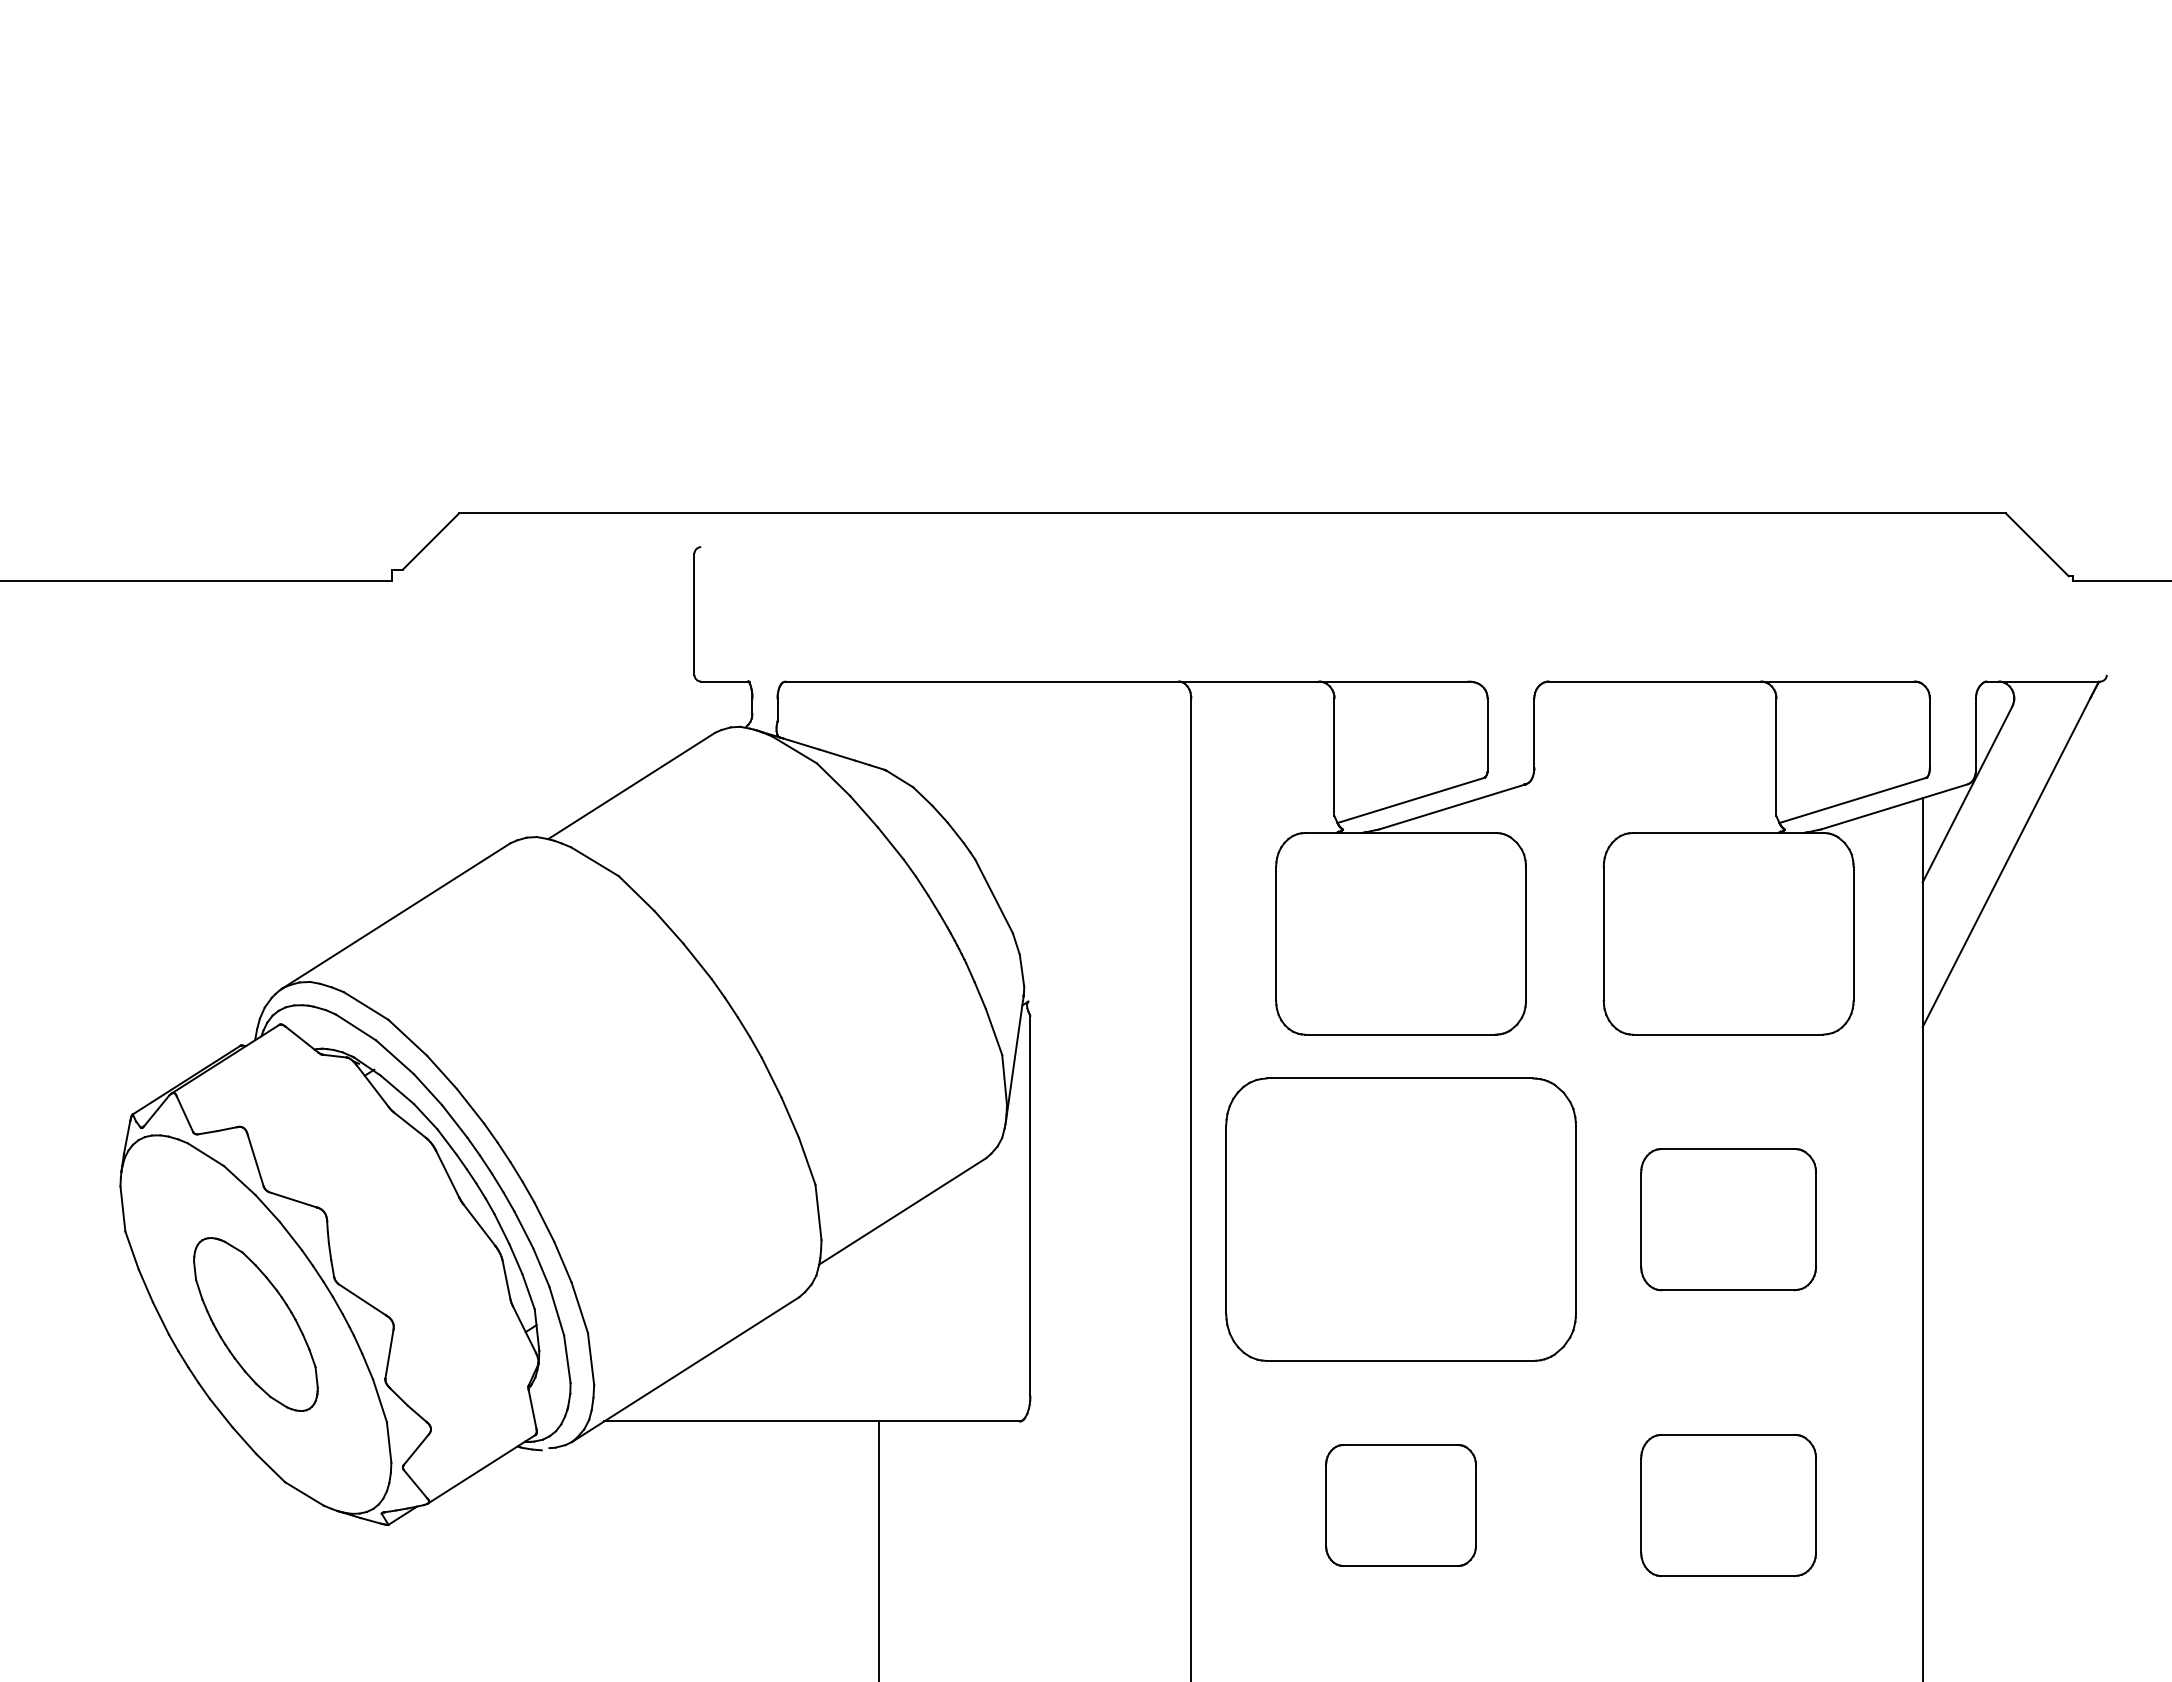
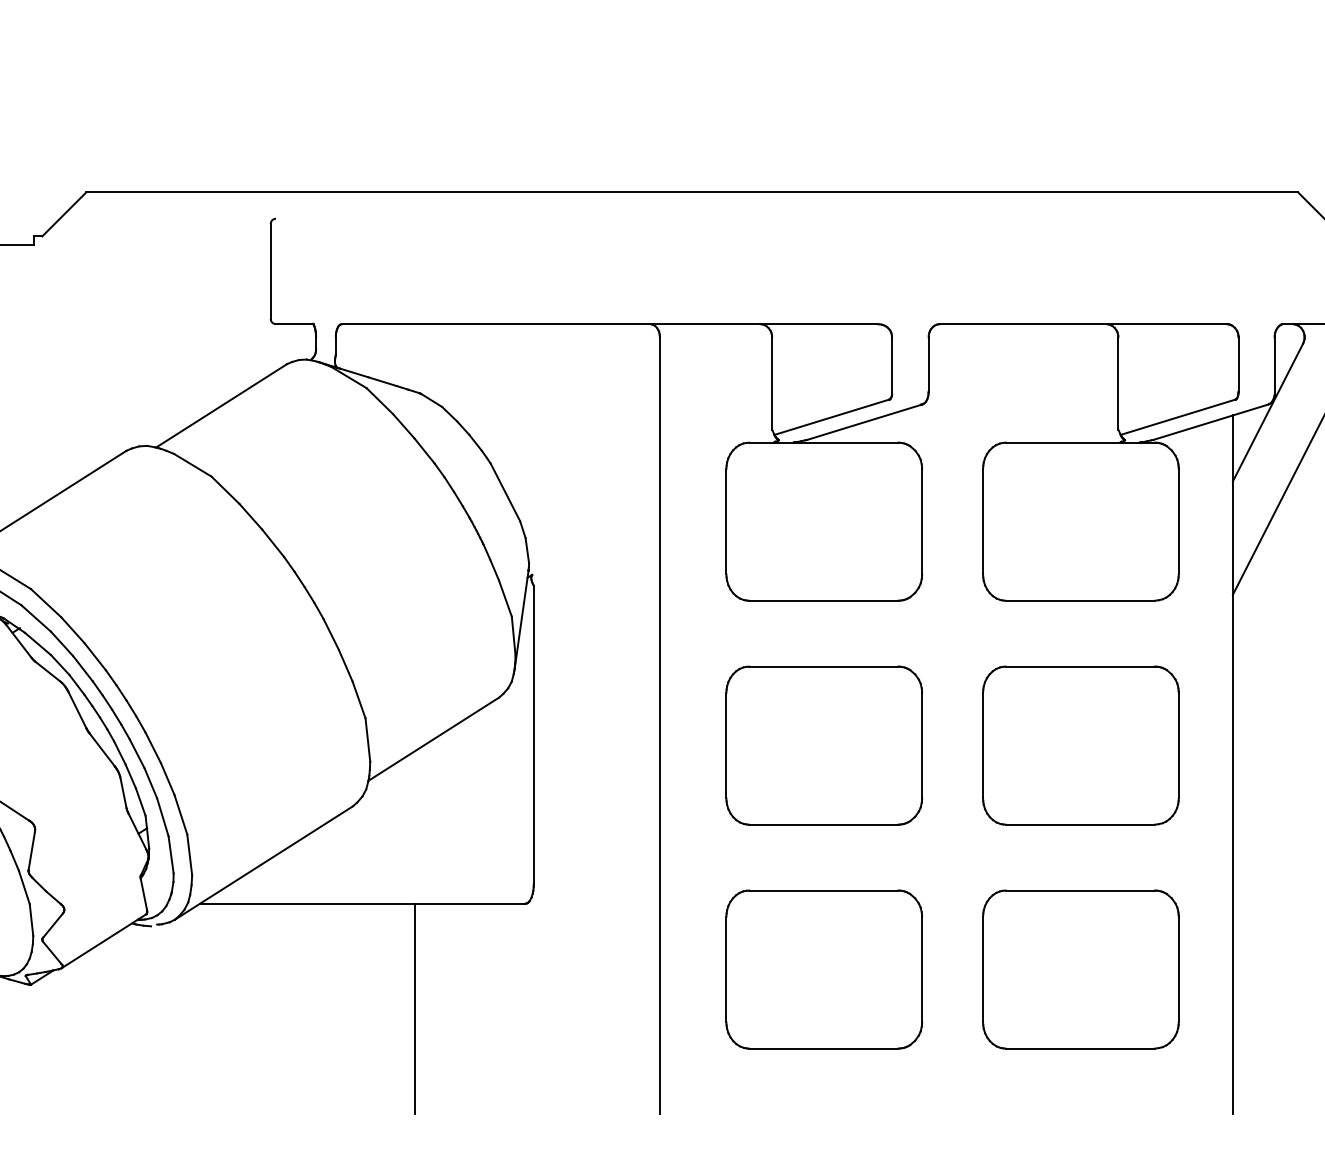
part: (1400, 1219) -> (823, 745), size x0.71
part: (1728, 1219) -> (1080, 745), size x1.43
part: (1400, 1505) -> (823, 969), size x1.67
part: (1728, 1505) -> (1080, 969), size x1.43

